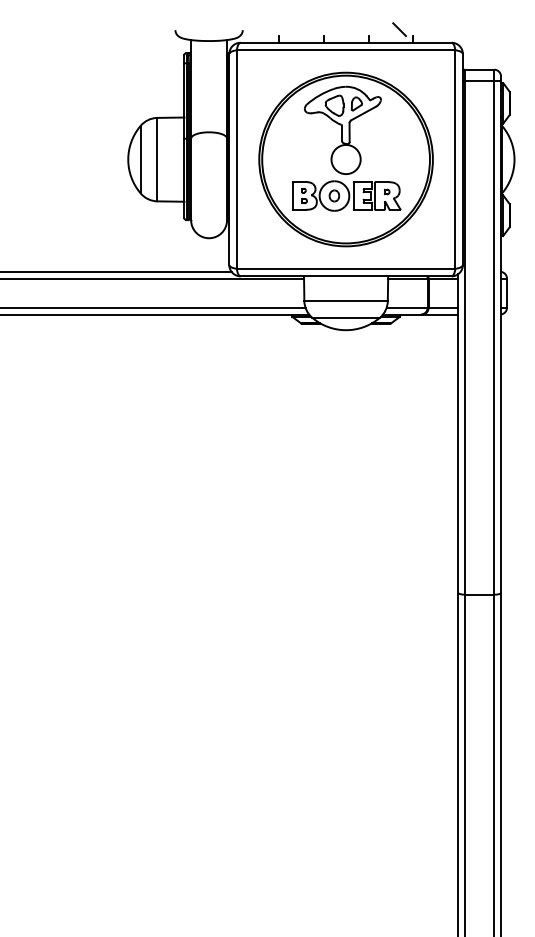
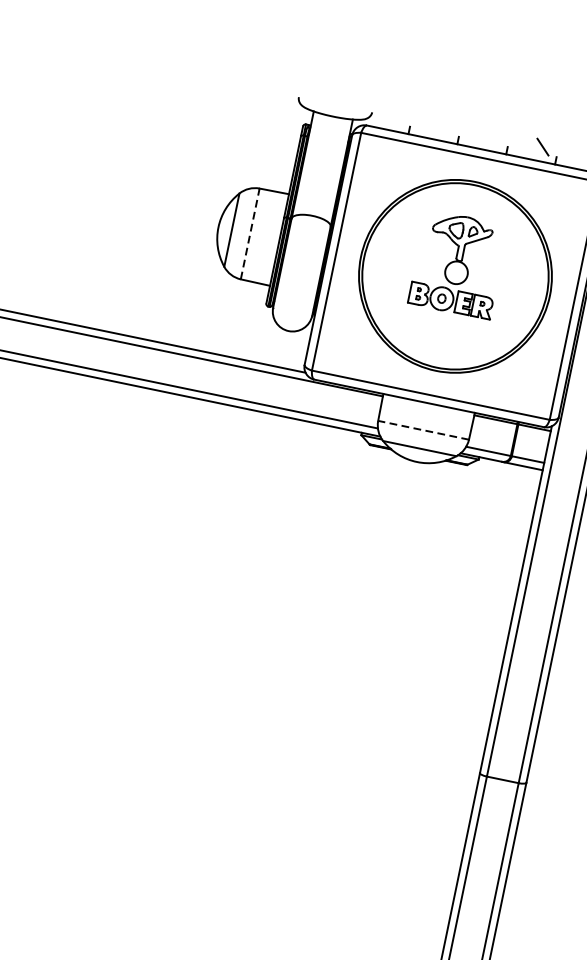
part: (346, 148) -> (458, 264), size x0.7
line: (157, 159) -> (250, 233), solid -> dashed
line: (346, 301) -> (423, 430), solid -> dashed

